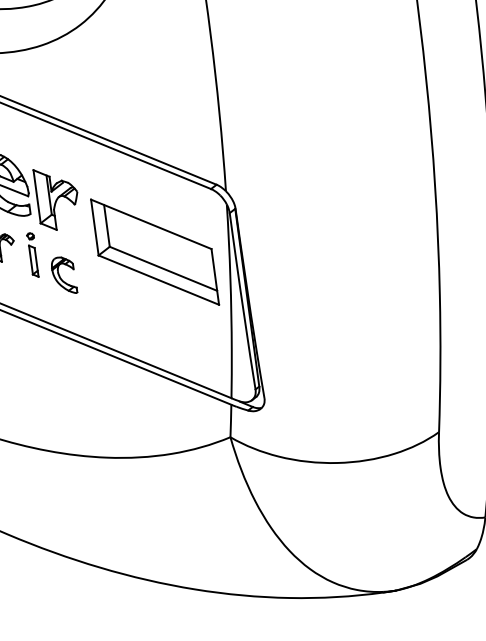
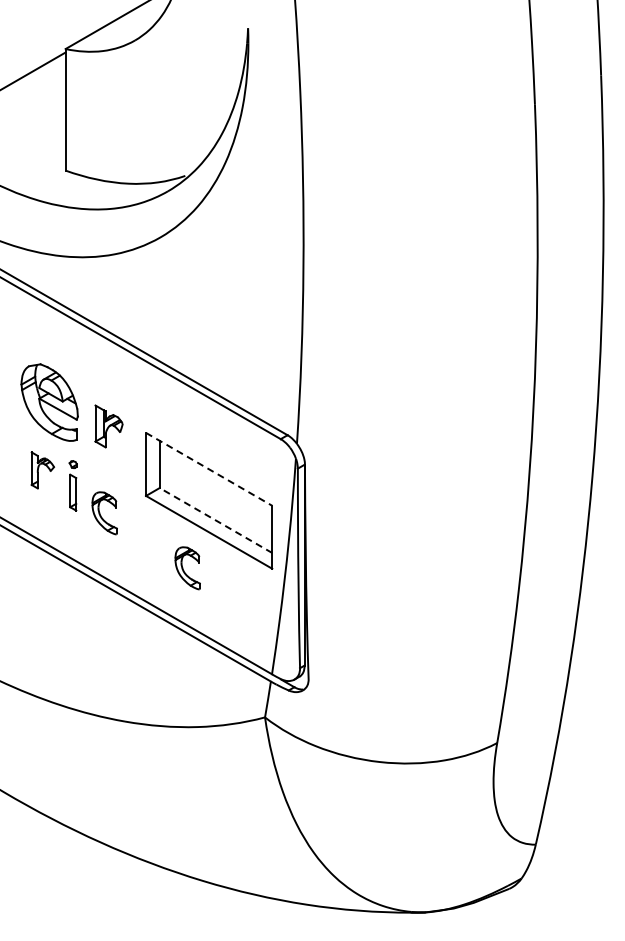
part: (57, 198) -> (108, 426), size x0.6
line: (151, 224) -> (209, 469), solid -> dashed
line: (163, 268) -> (215, 520), solid -> dashed
part: (143, 314) -> (187, 568), added

